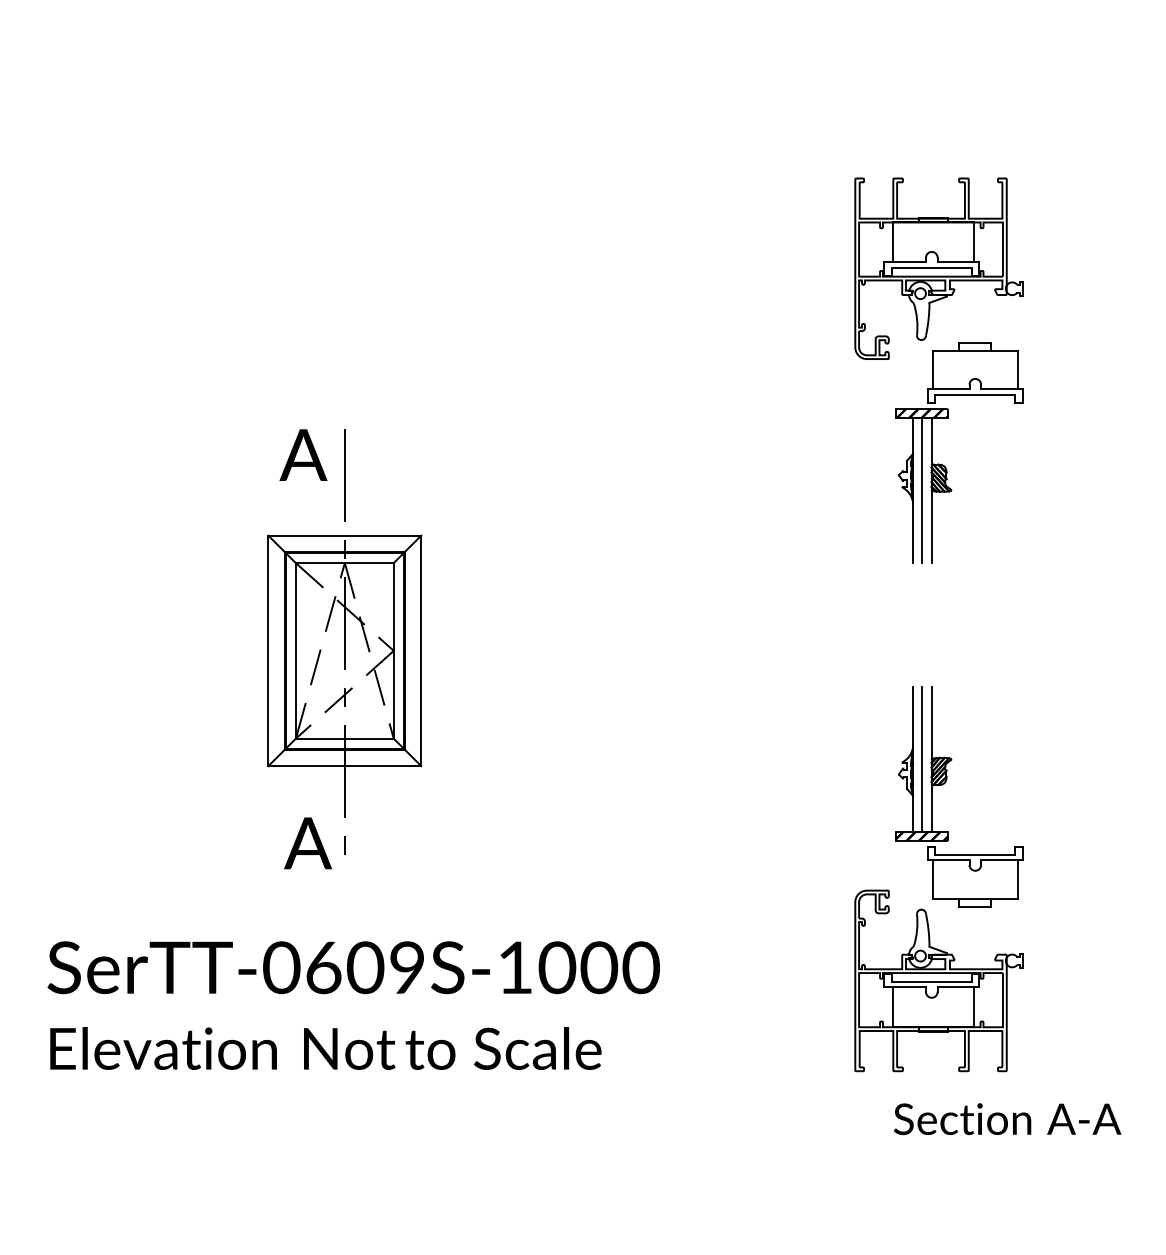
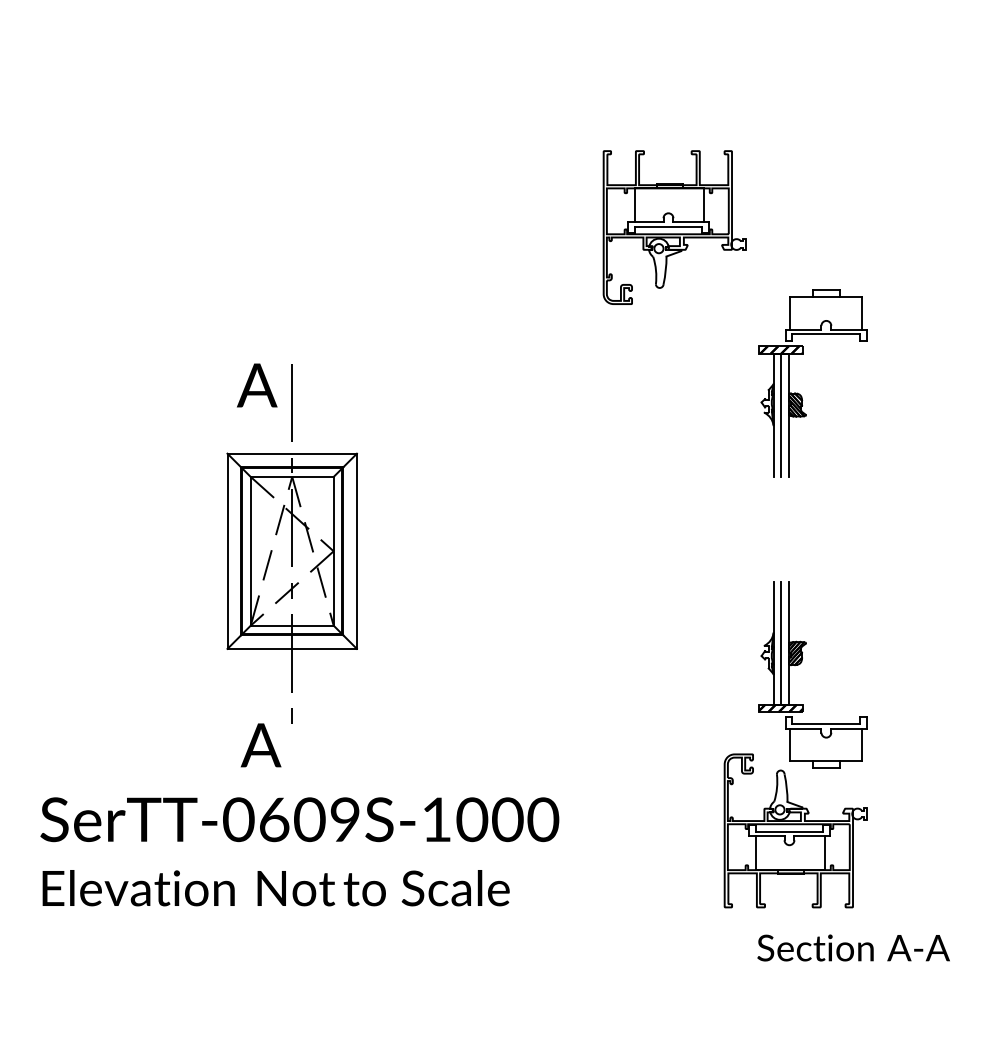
part: (938, 268) -> (674, 227), moved
text: (307, 843) -> (260, 745), moved

